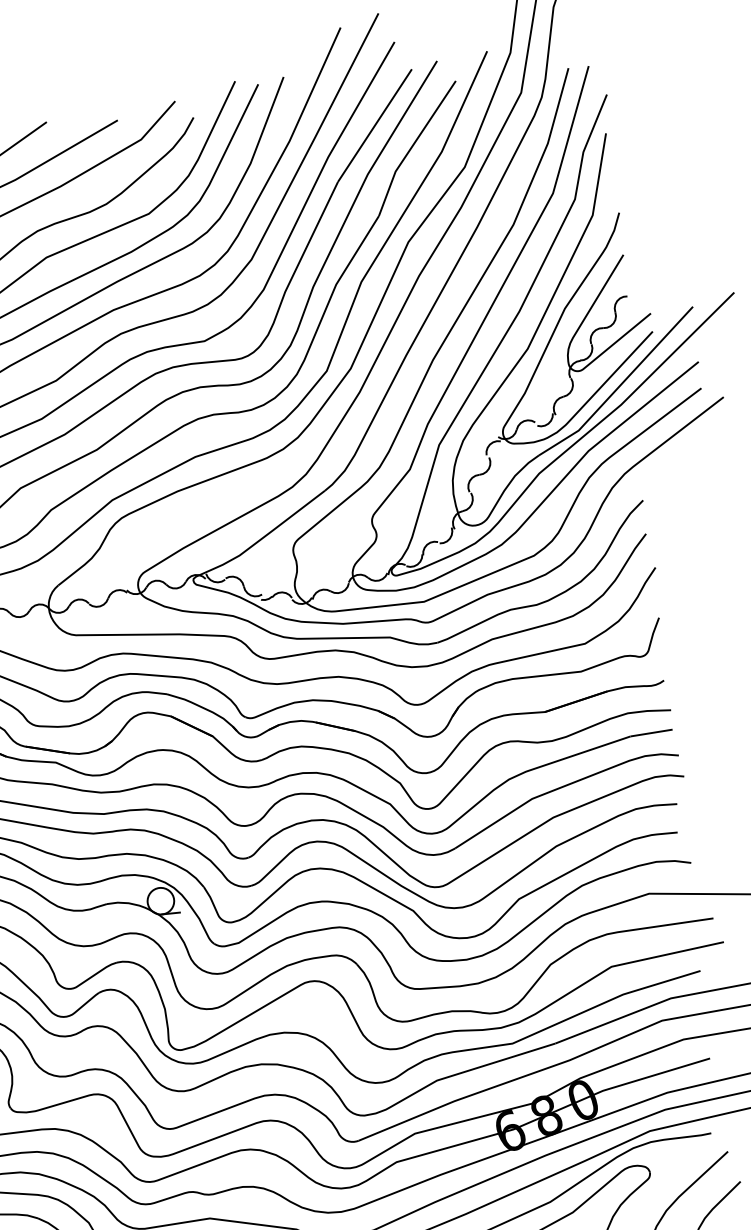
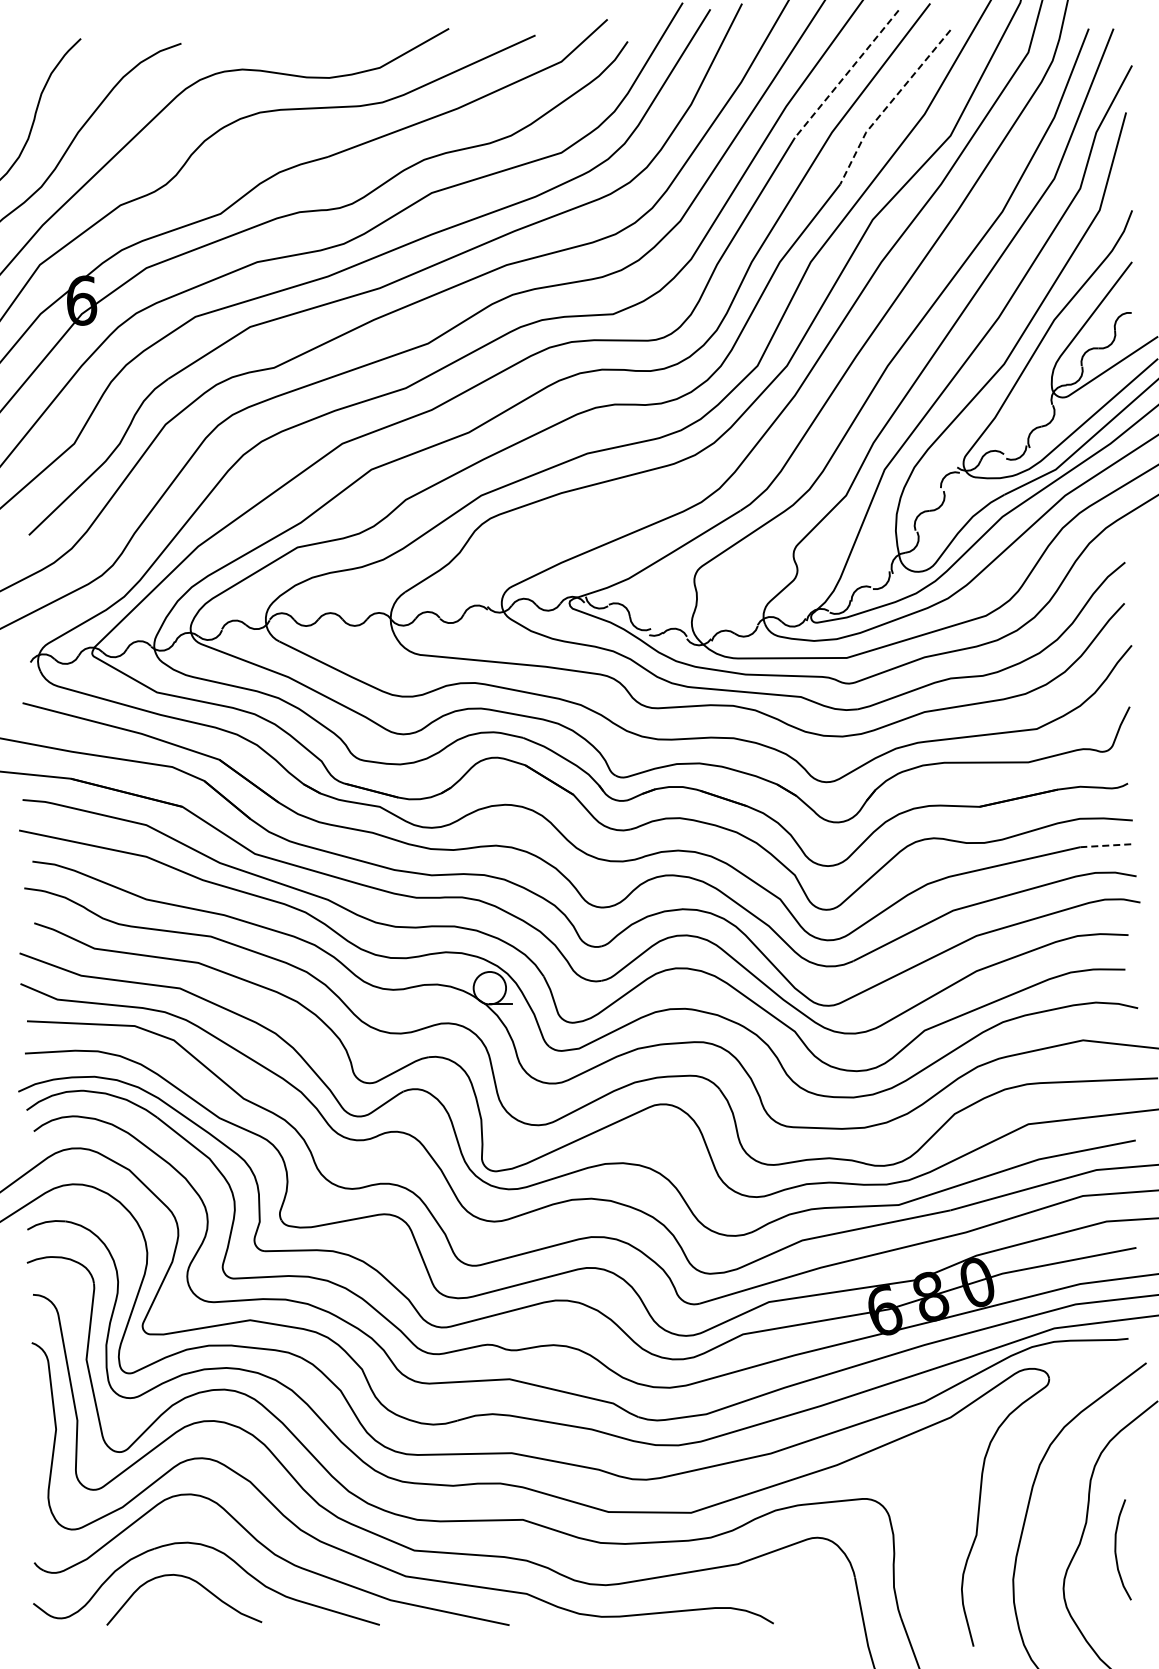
line: (374, 125) -> (846, 74), solid -> dashed
line: (412, 146) -> (889, 103), solid -> dashed
line: (651, 732) -> (1106, 845), solid -> dashed

